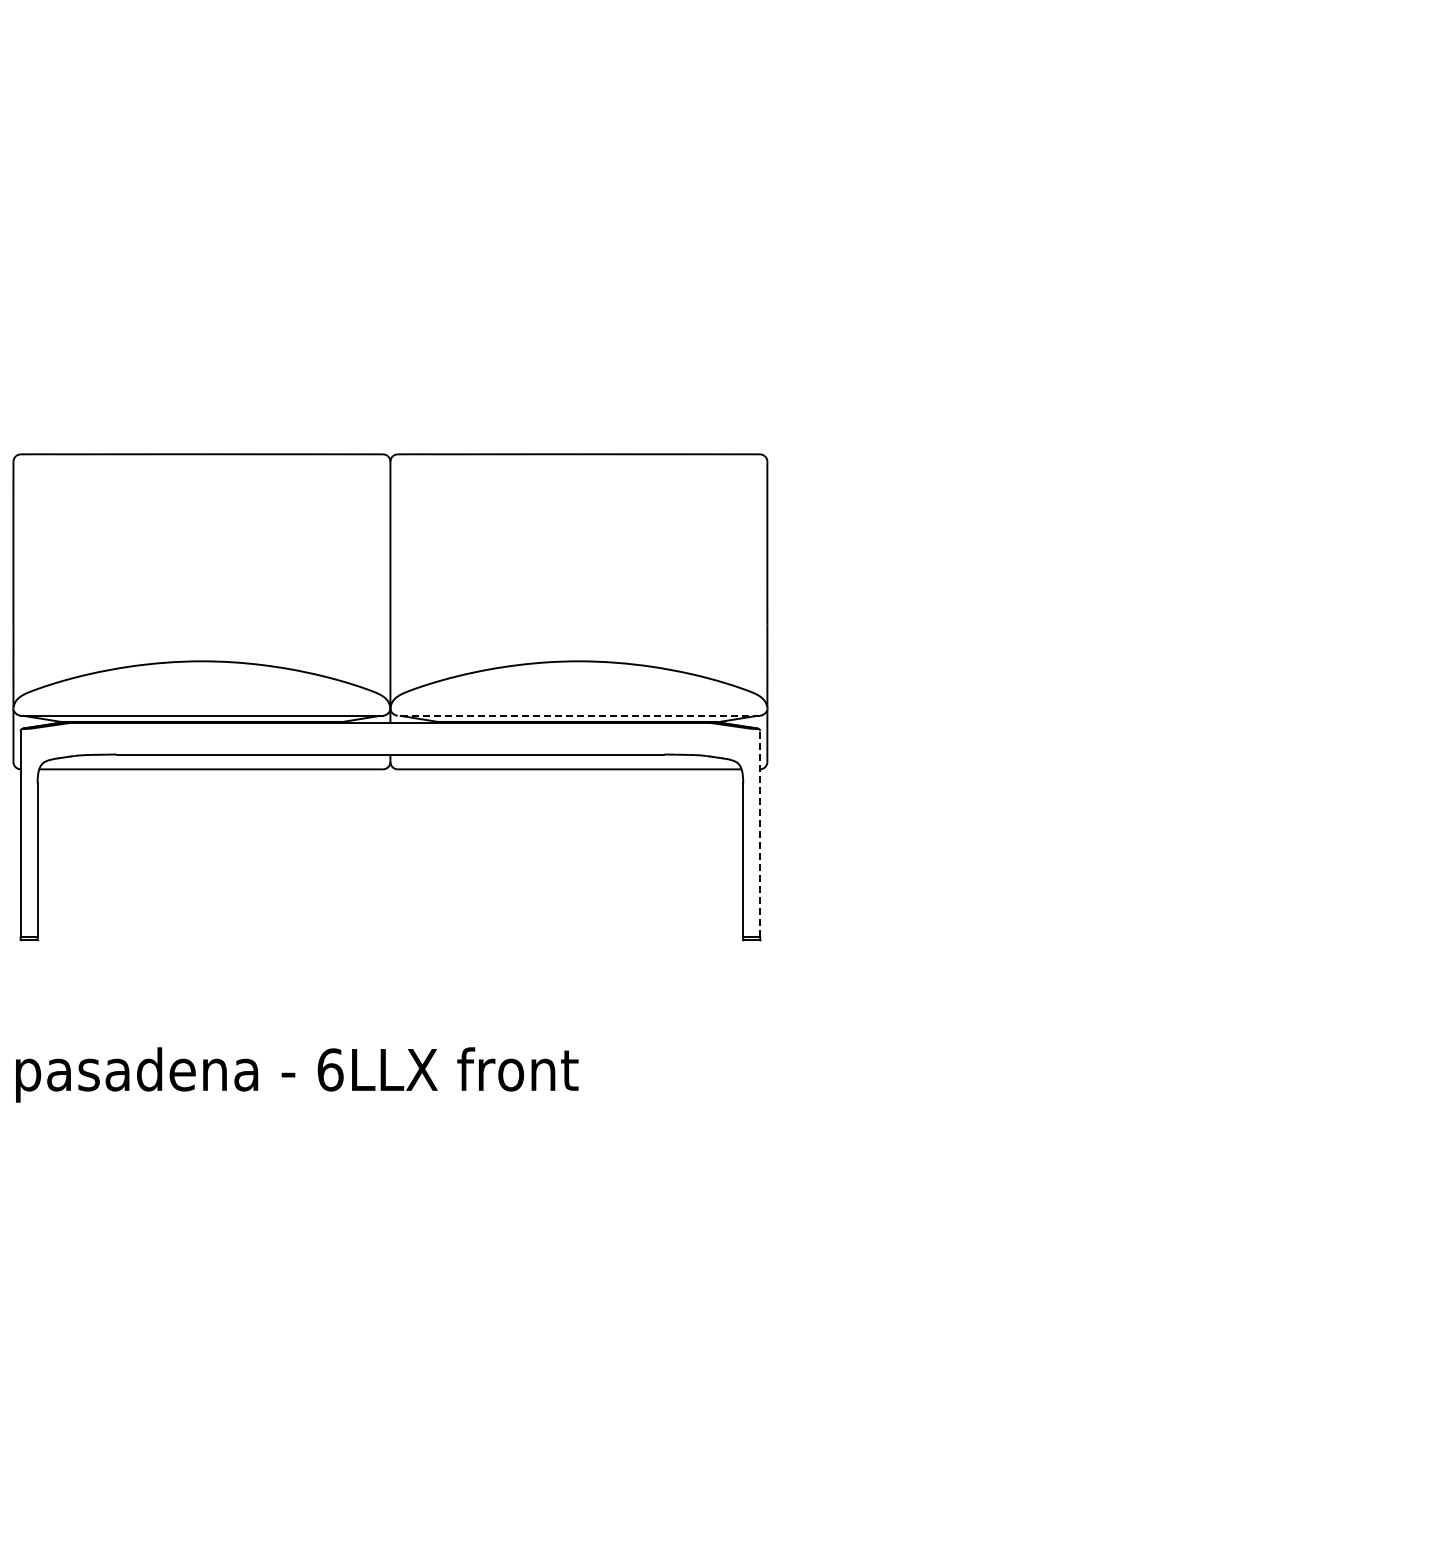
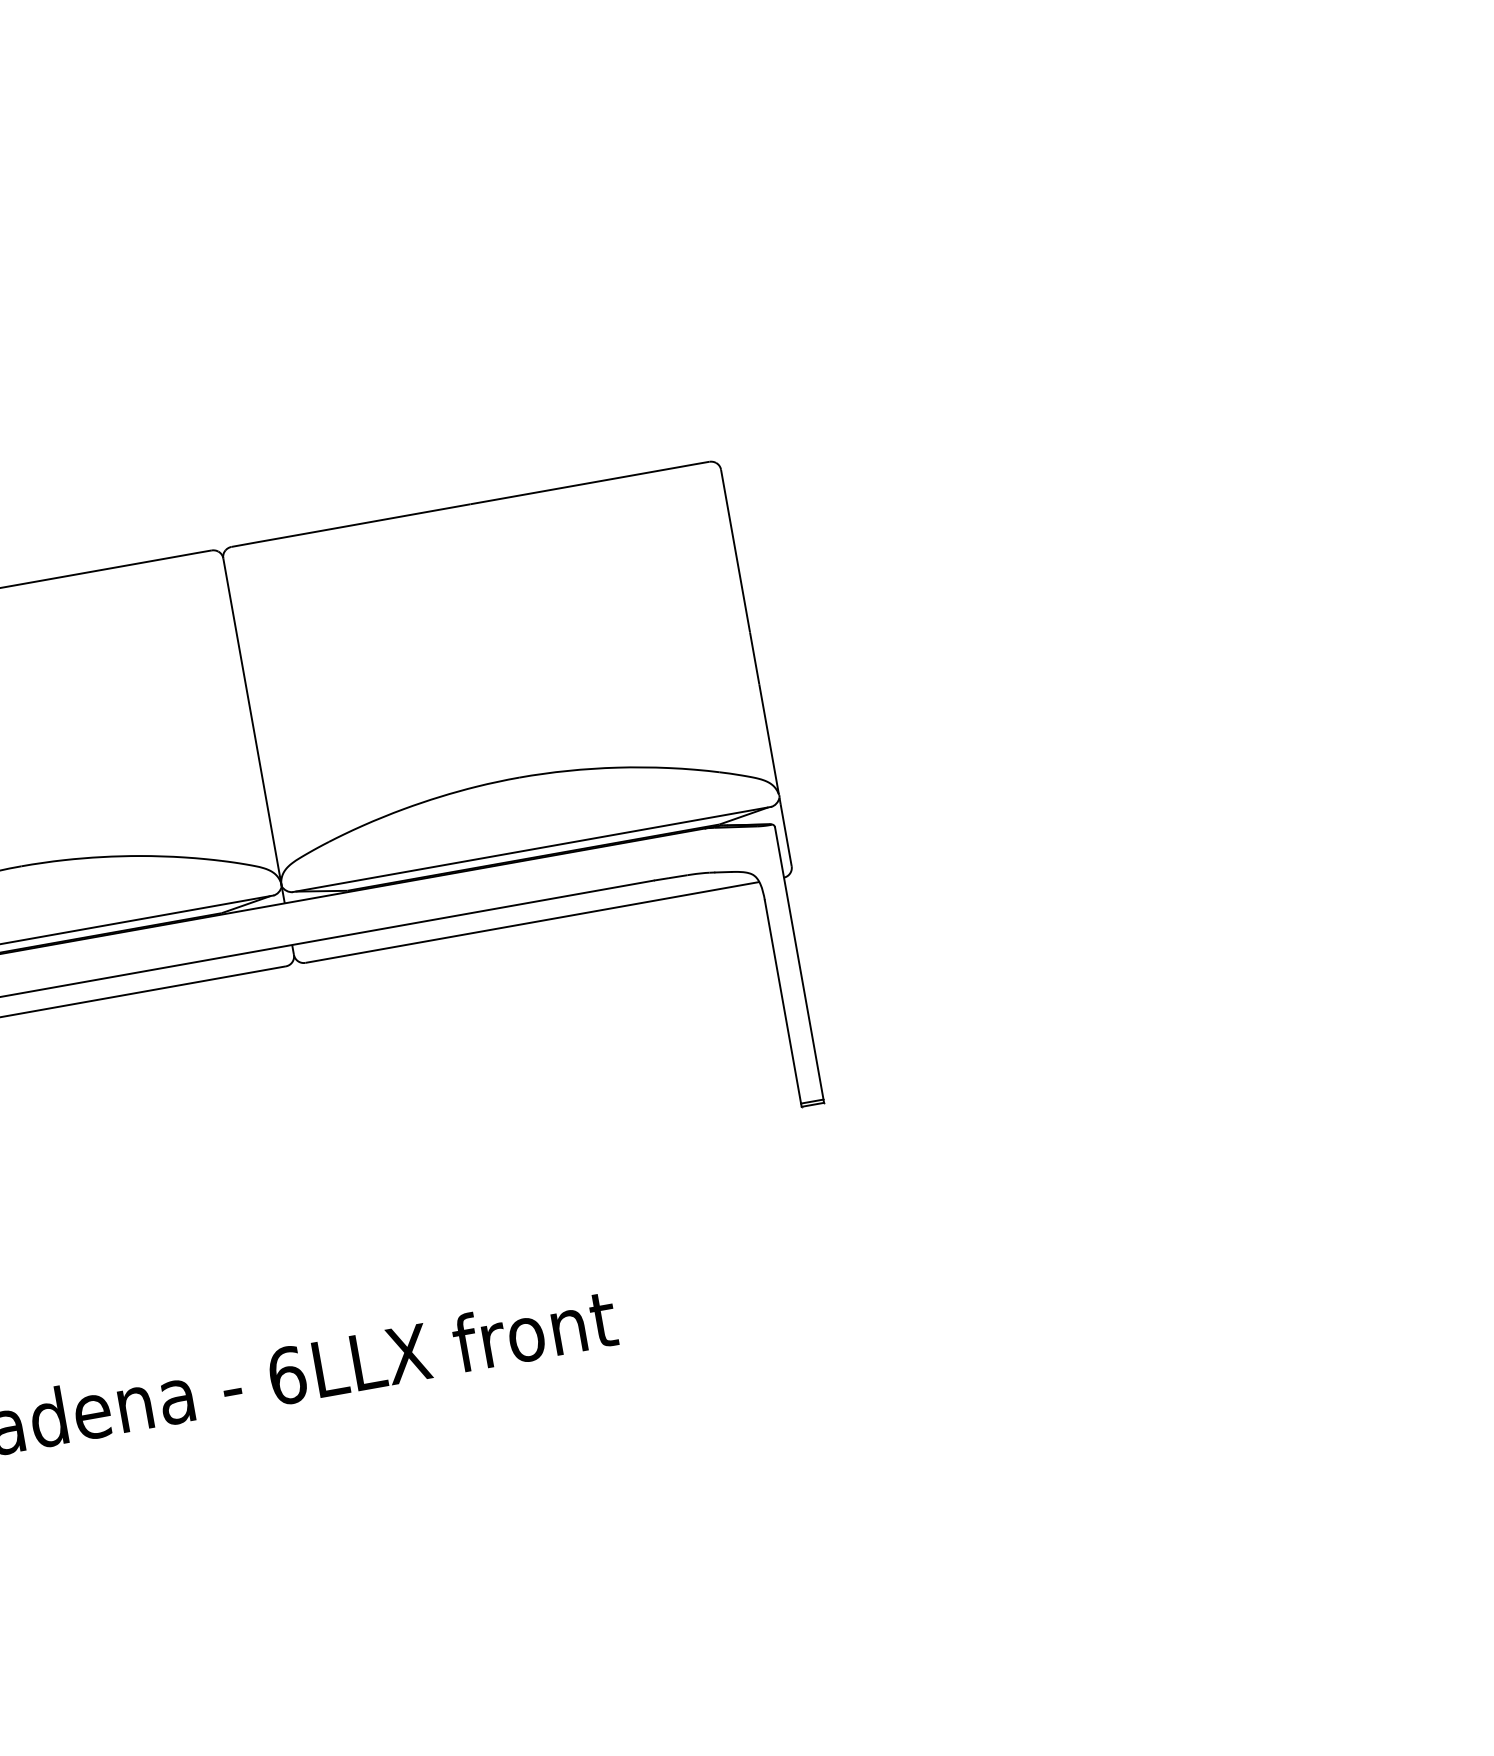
line: (578, 715) -> (531, 849), dashed -> solid
line: (760, 834) -> (799, 963), dashed -> solid

